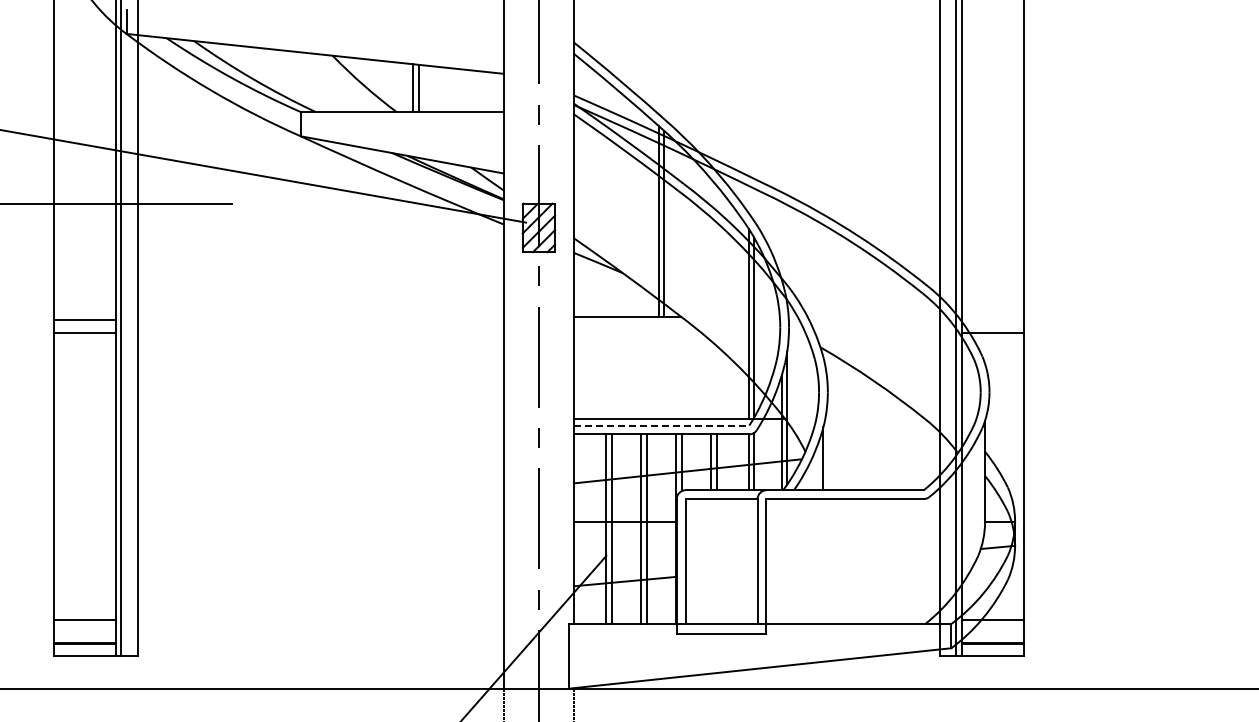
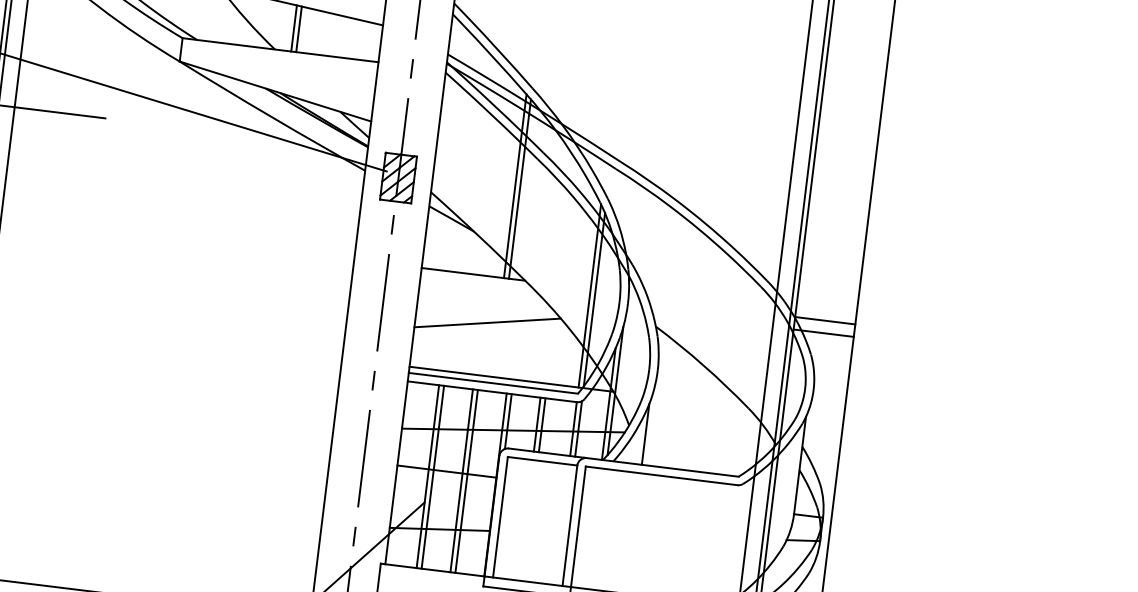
line: (992, 320) -> (825, 321), added
line: (647, 364) -> (487, 322), added
line: (661, 425) -> (493, 383), dashed -> solid

